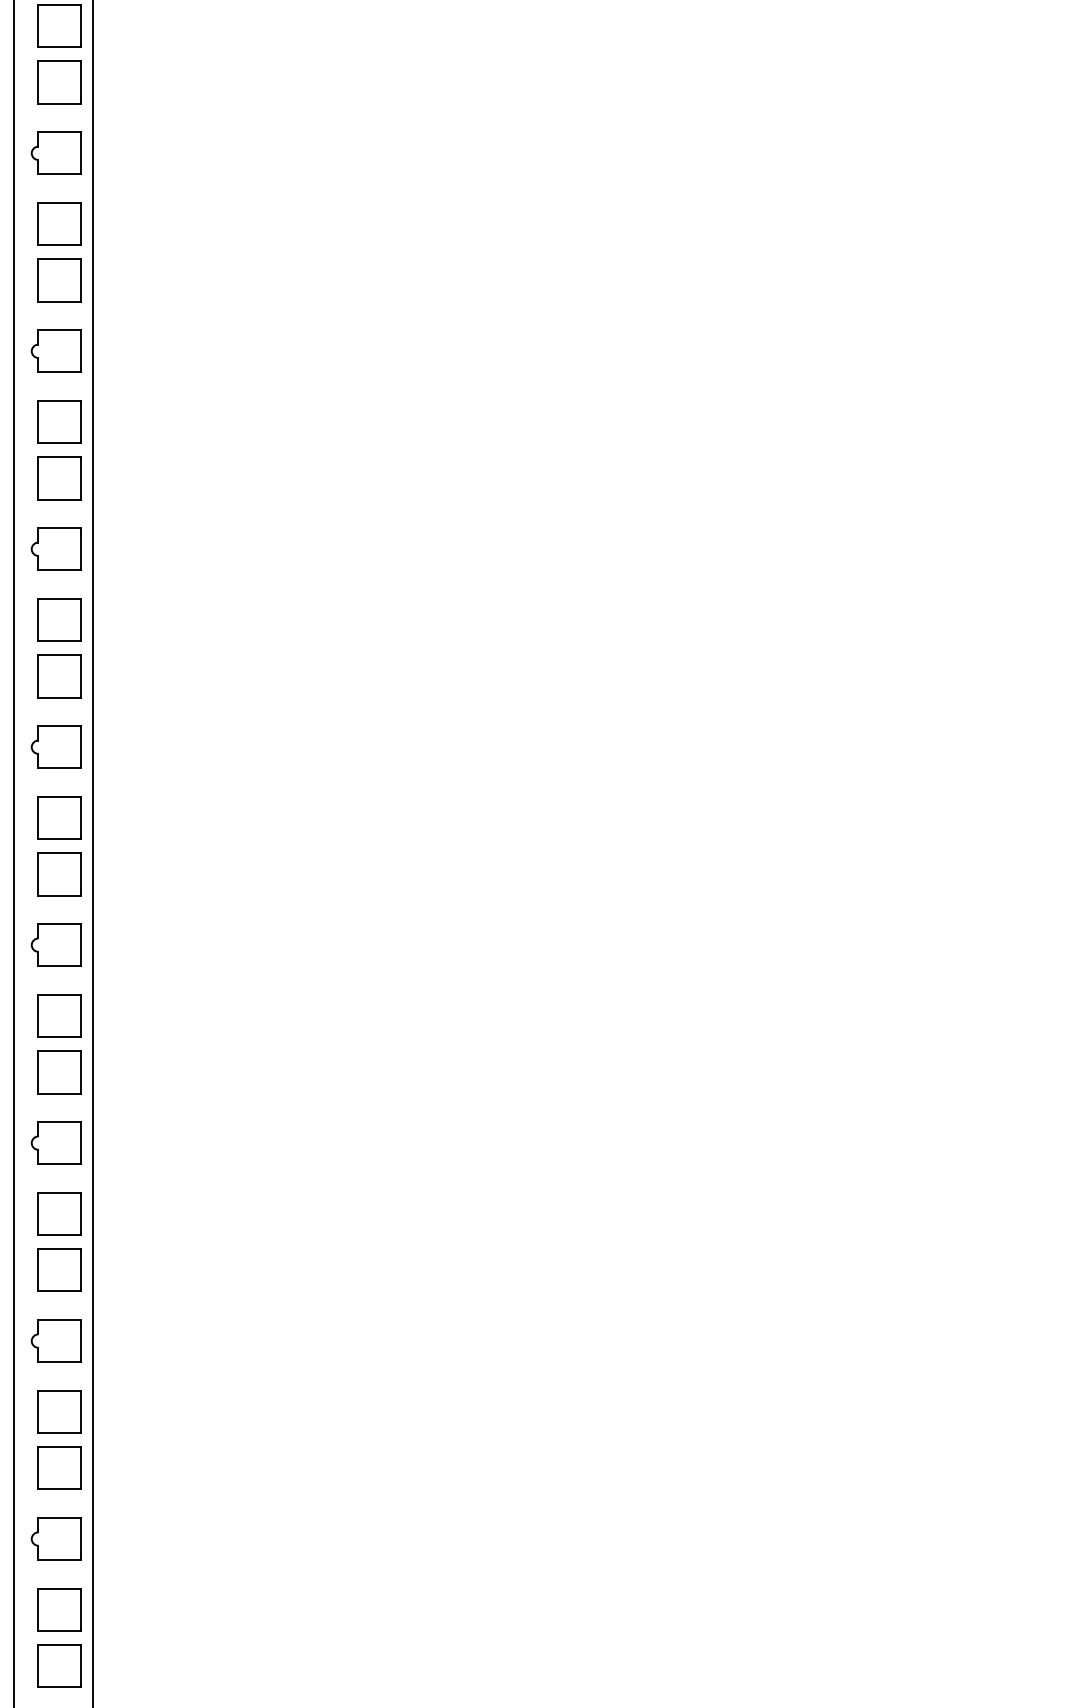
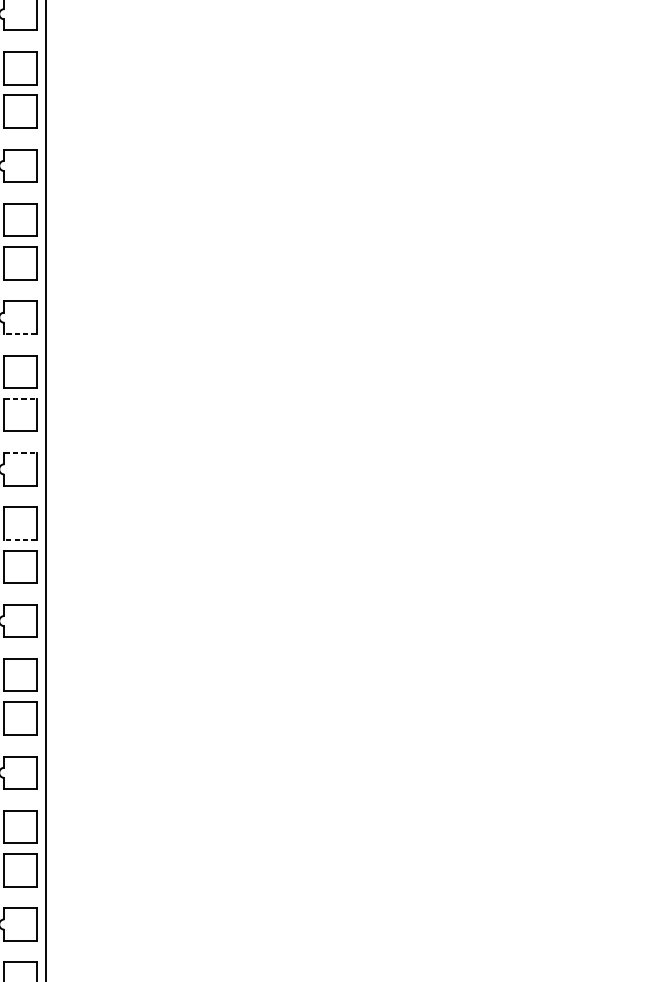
line: (59, 966) -> (20, 334), solid -> dashed
line: (60, 1051) -> (21, 399), solid -> dashed
line: (60, 1121) -> (21, 452), solid -> dashed
line: (59, 1234) -> (20, 539), solid -> dashed

